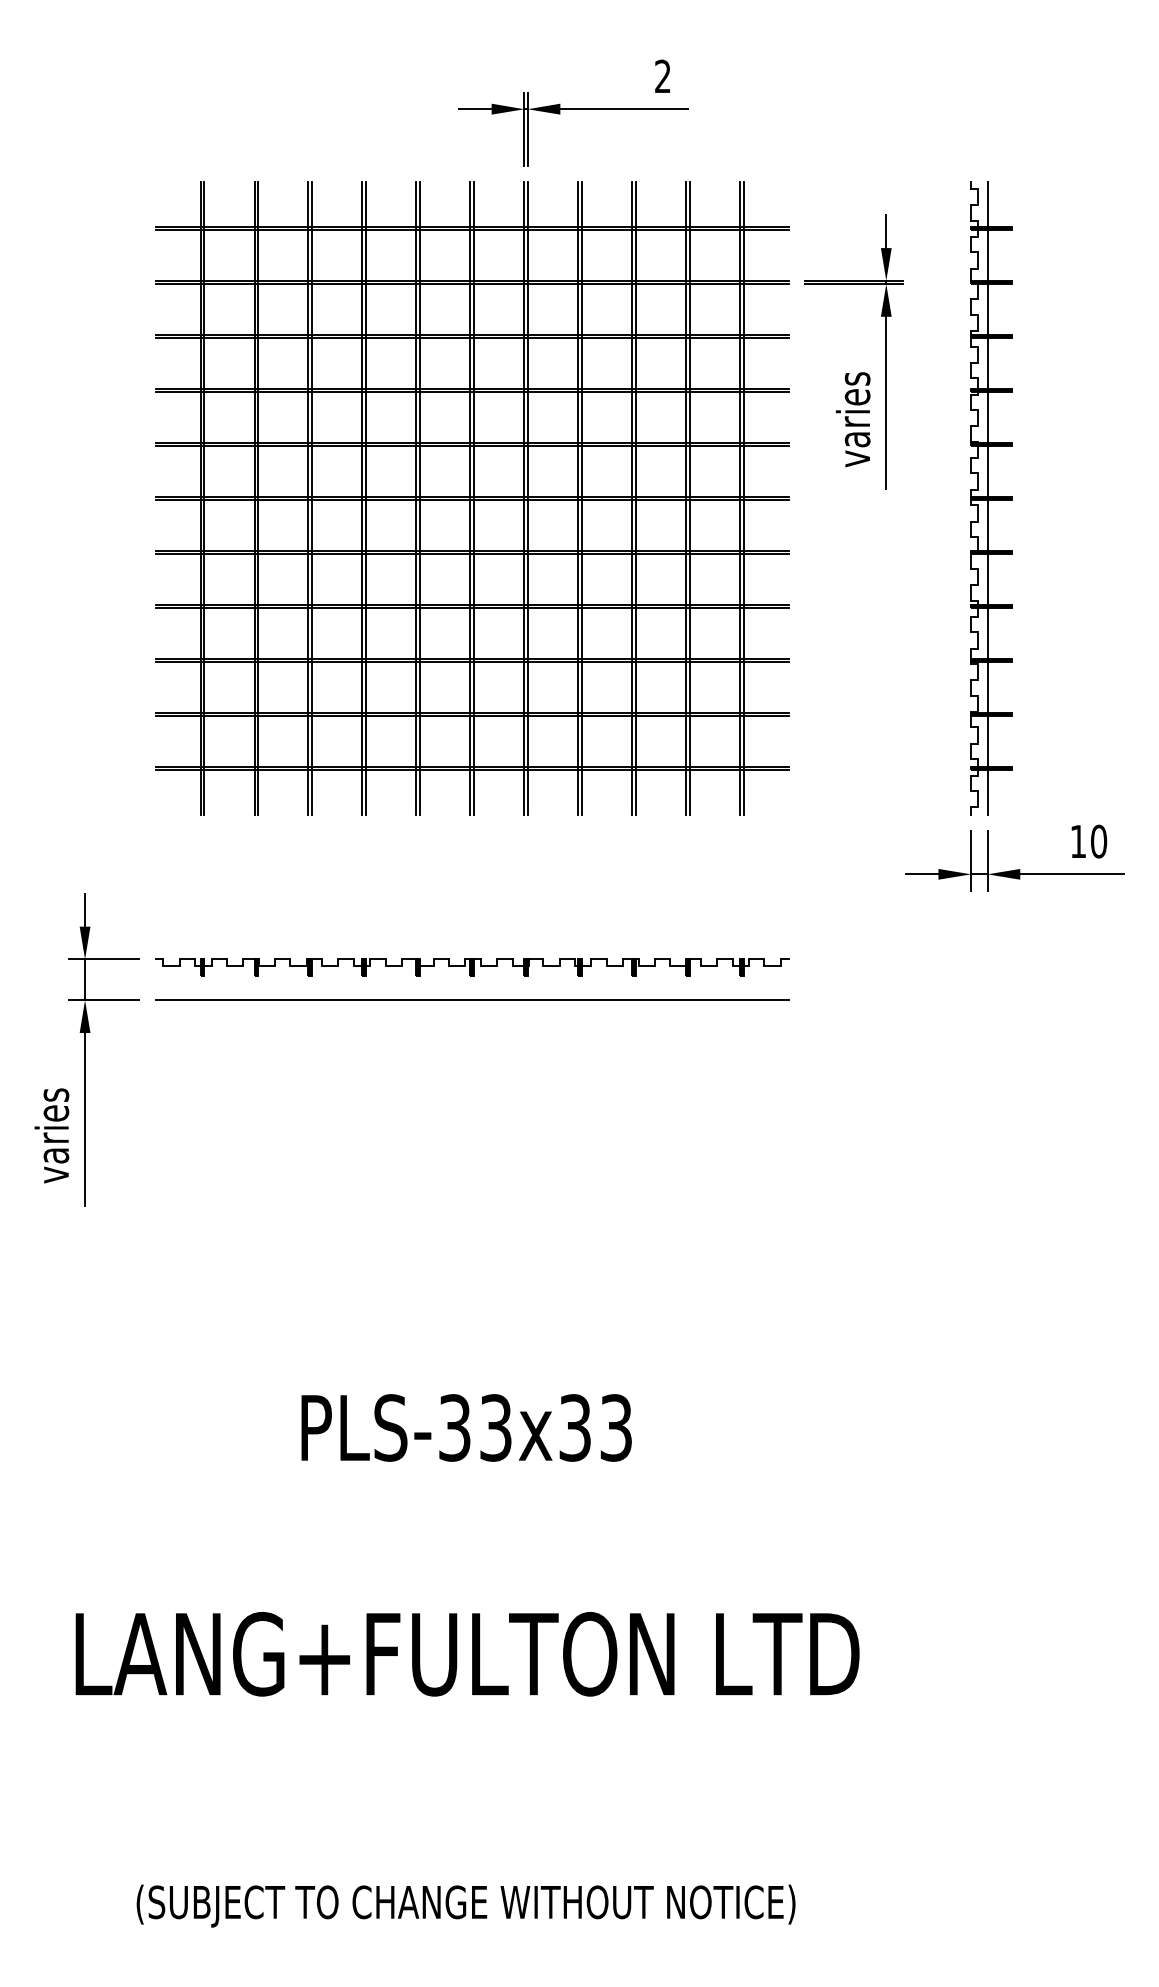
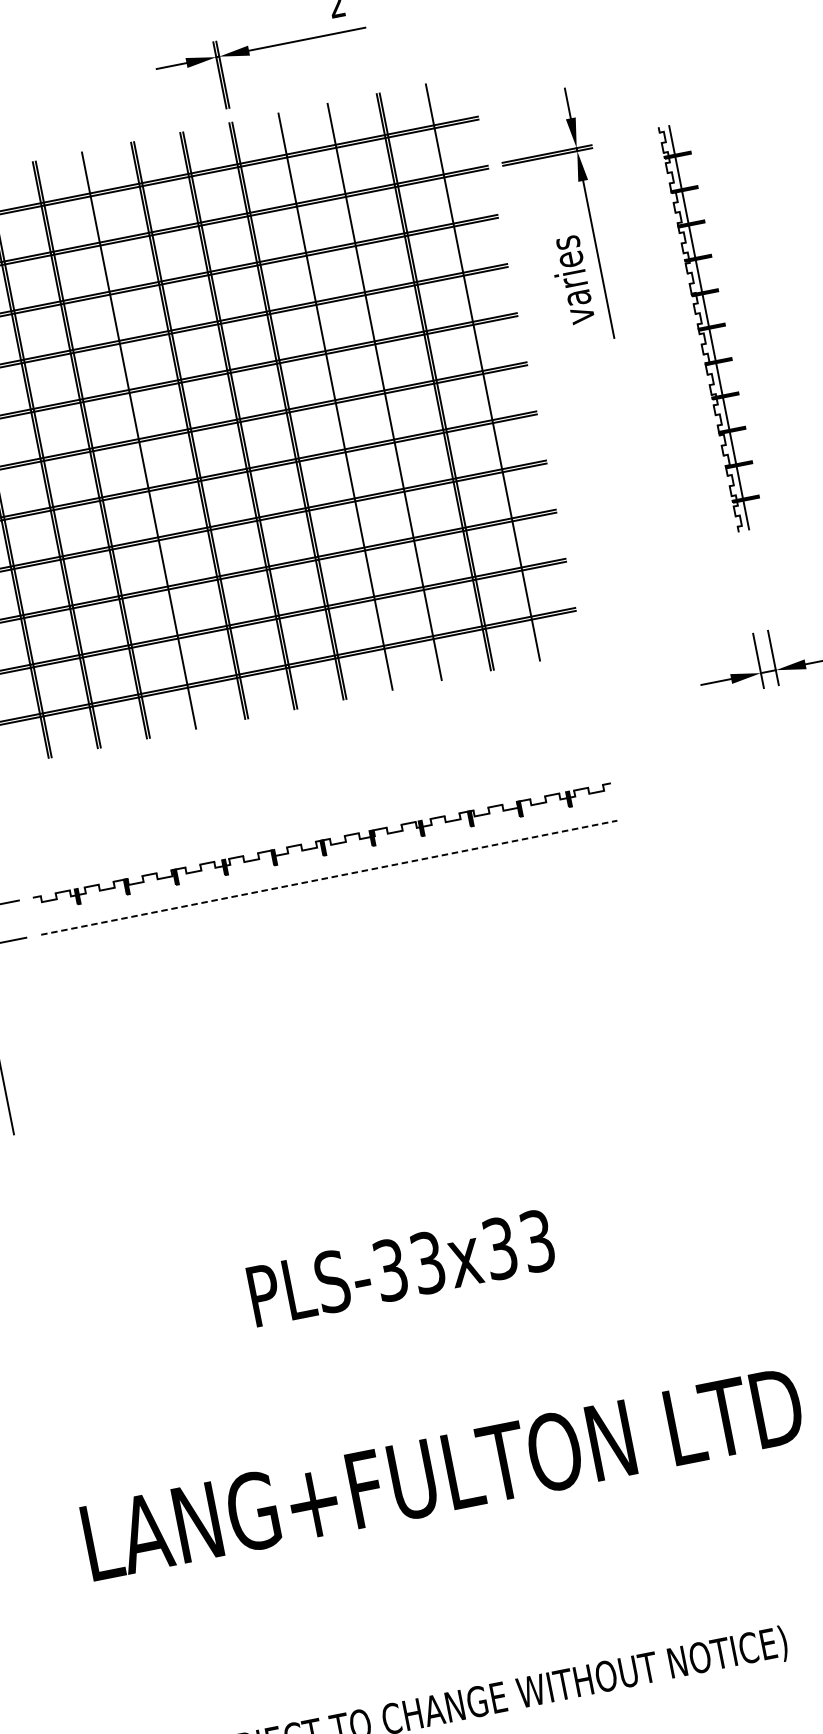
line: (365, 497) -> (141, 439), removed
line: (581, 497) -> (338, 400), removed
line: (635, 497) -> (387, 390), removed
line: (743, 497) -> (485, 371), removed
part: (991, 498) -> (711, 327), size x0.7
line: (472, 1000) -> (329, 877), solid -> dashed

